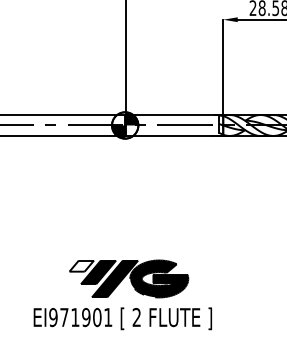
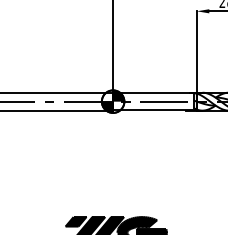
fill: (81, 265) -> (75, 221), added

